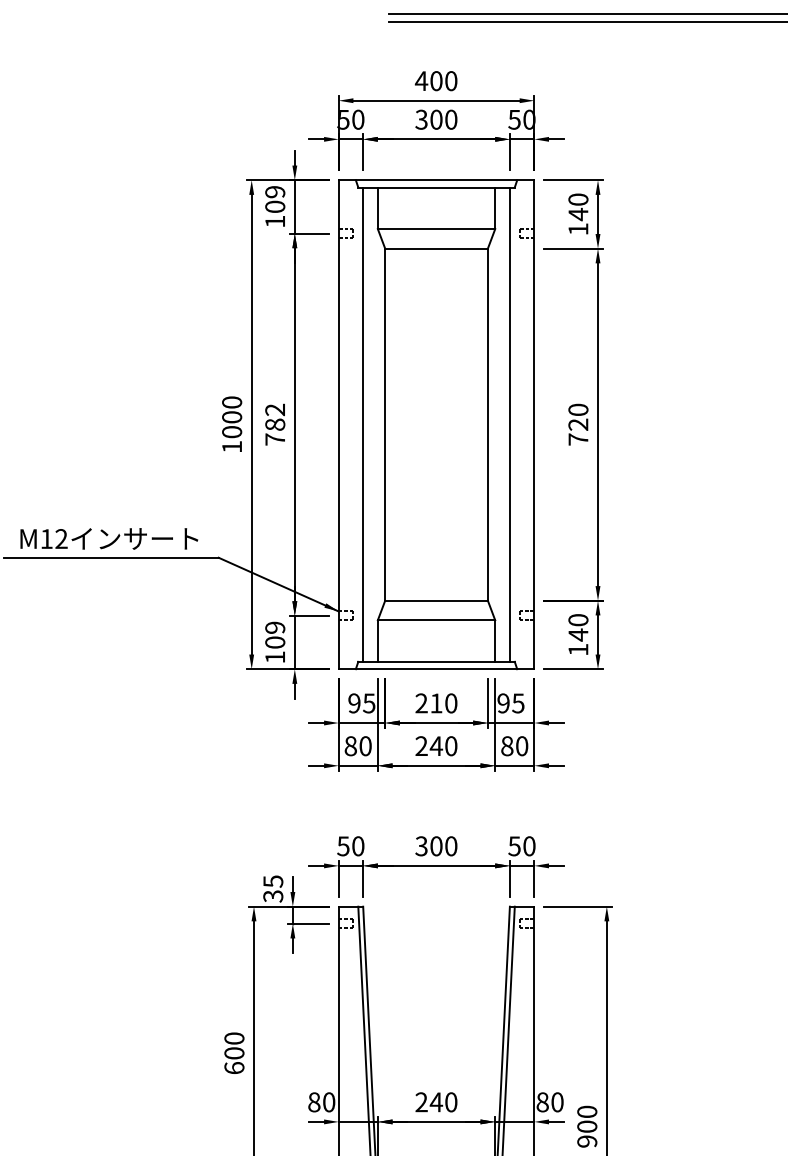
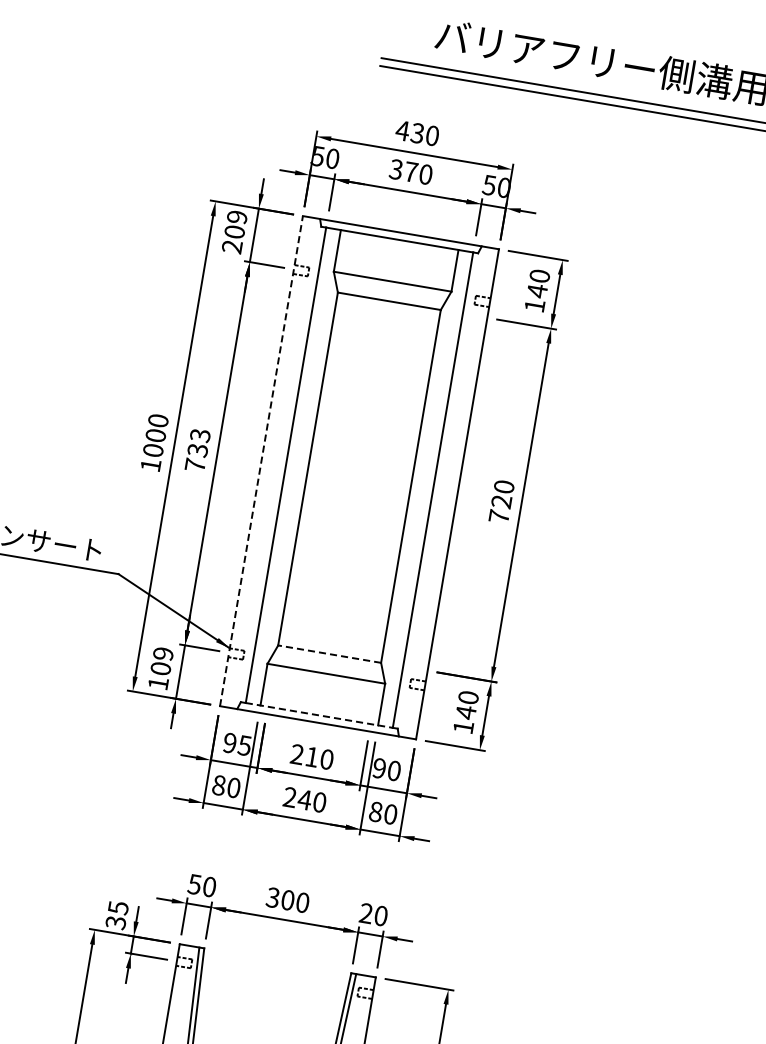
text: (436, 81) -> (417, 133), 400 -> 430
text: (436, 119) -> (411, 171), 300 -> 370
text: (274, 221) -> (231, 246), 109 -> 209
text: (275, 417) -> (199, 443), 782 -> 733
line: (338, 424) -> (261, 460), solid -> dashed
line: (436, 600) -> (329, 653), solid -> dashed
line: (437, 661) -> (320, 715), solid -> dashed
text: (518, 703) -> (394, 771), 95 -> 90
text: (514, 846) -> (366, 913), 50 -> 20

